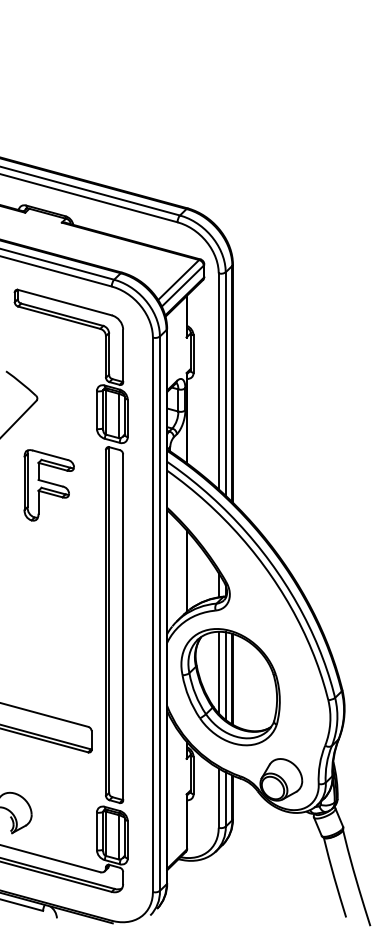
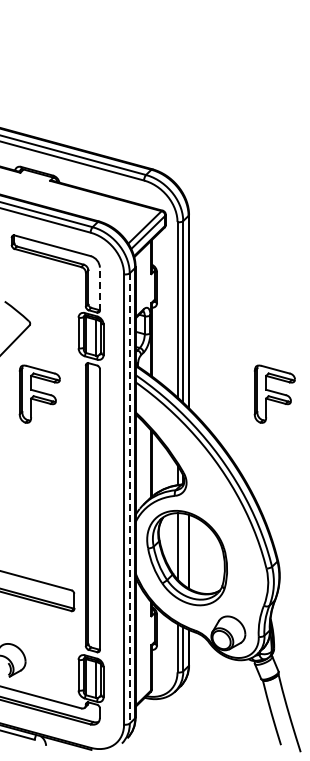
line: (122, 355) -> (99, 288), solid -> dashed
part: (338, 484) -> (274, 393), added
line: (159, 613) -> (129, 498), solid -> dashed
line: (226, 675) -> (183, 548), removed

